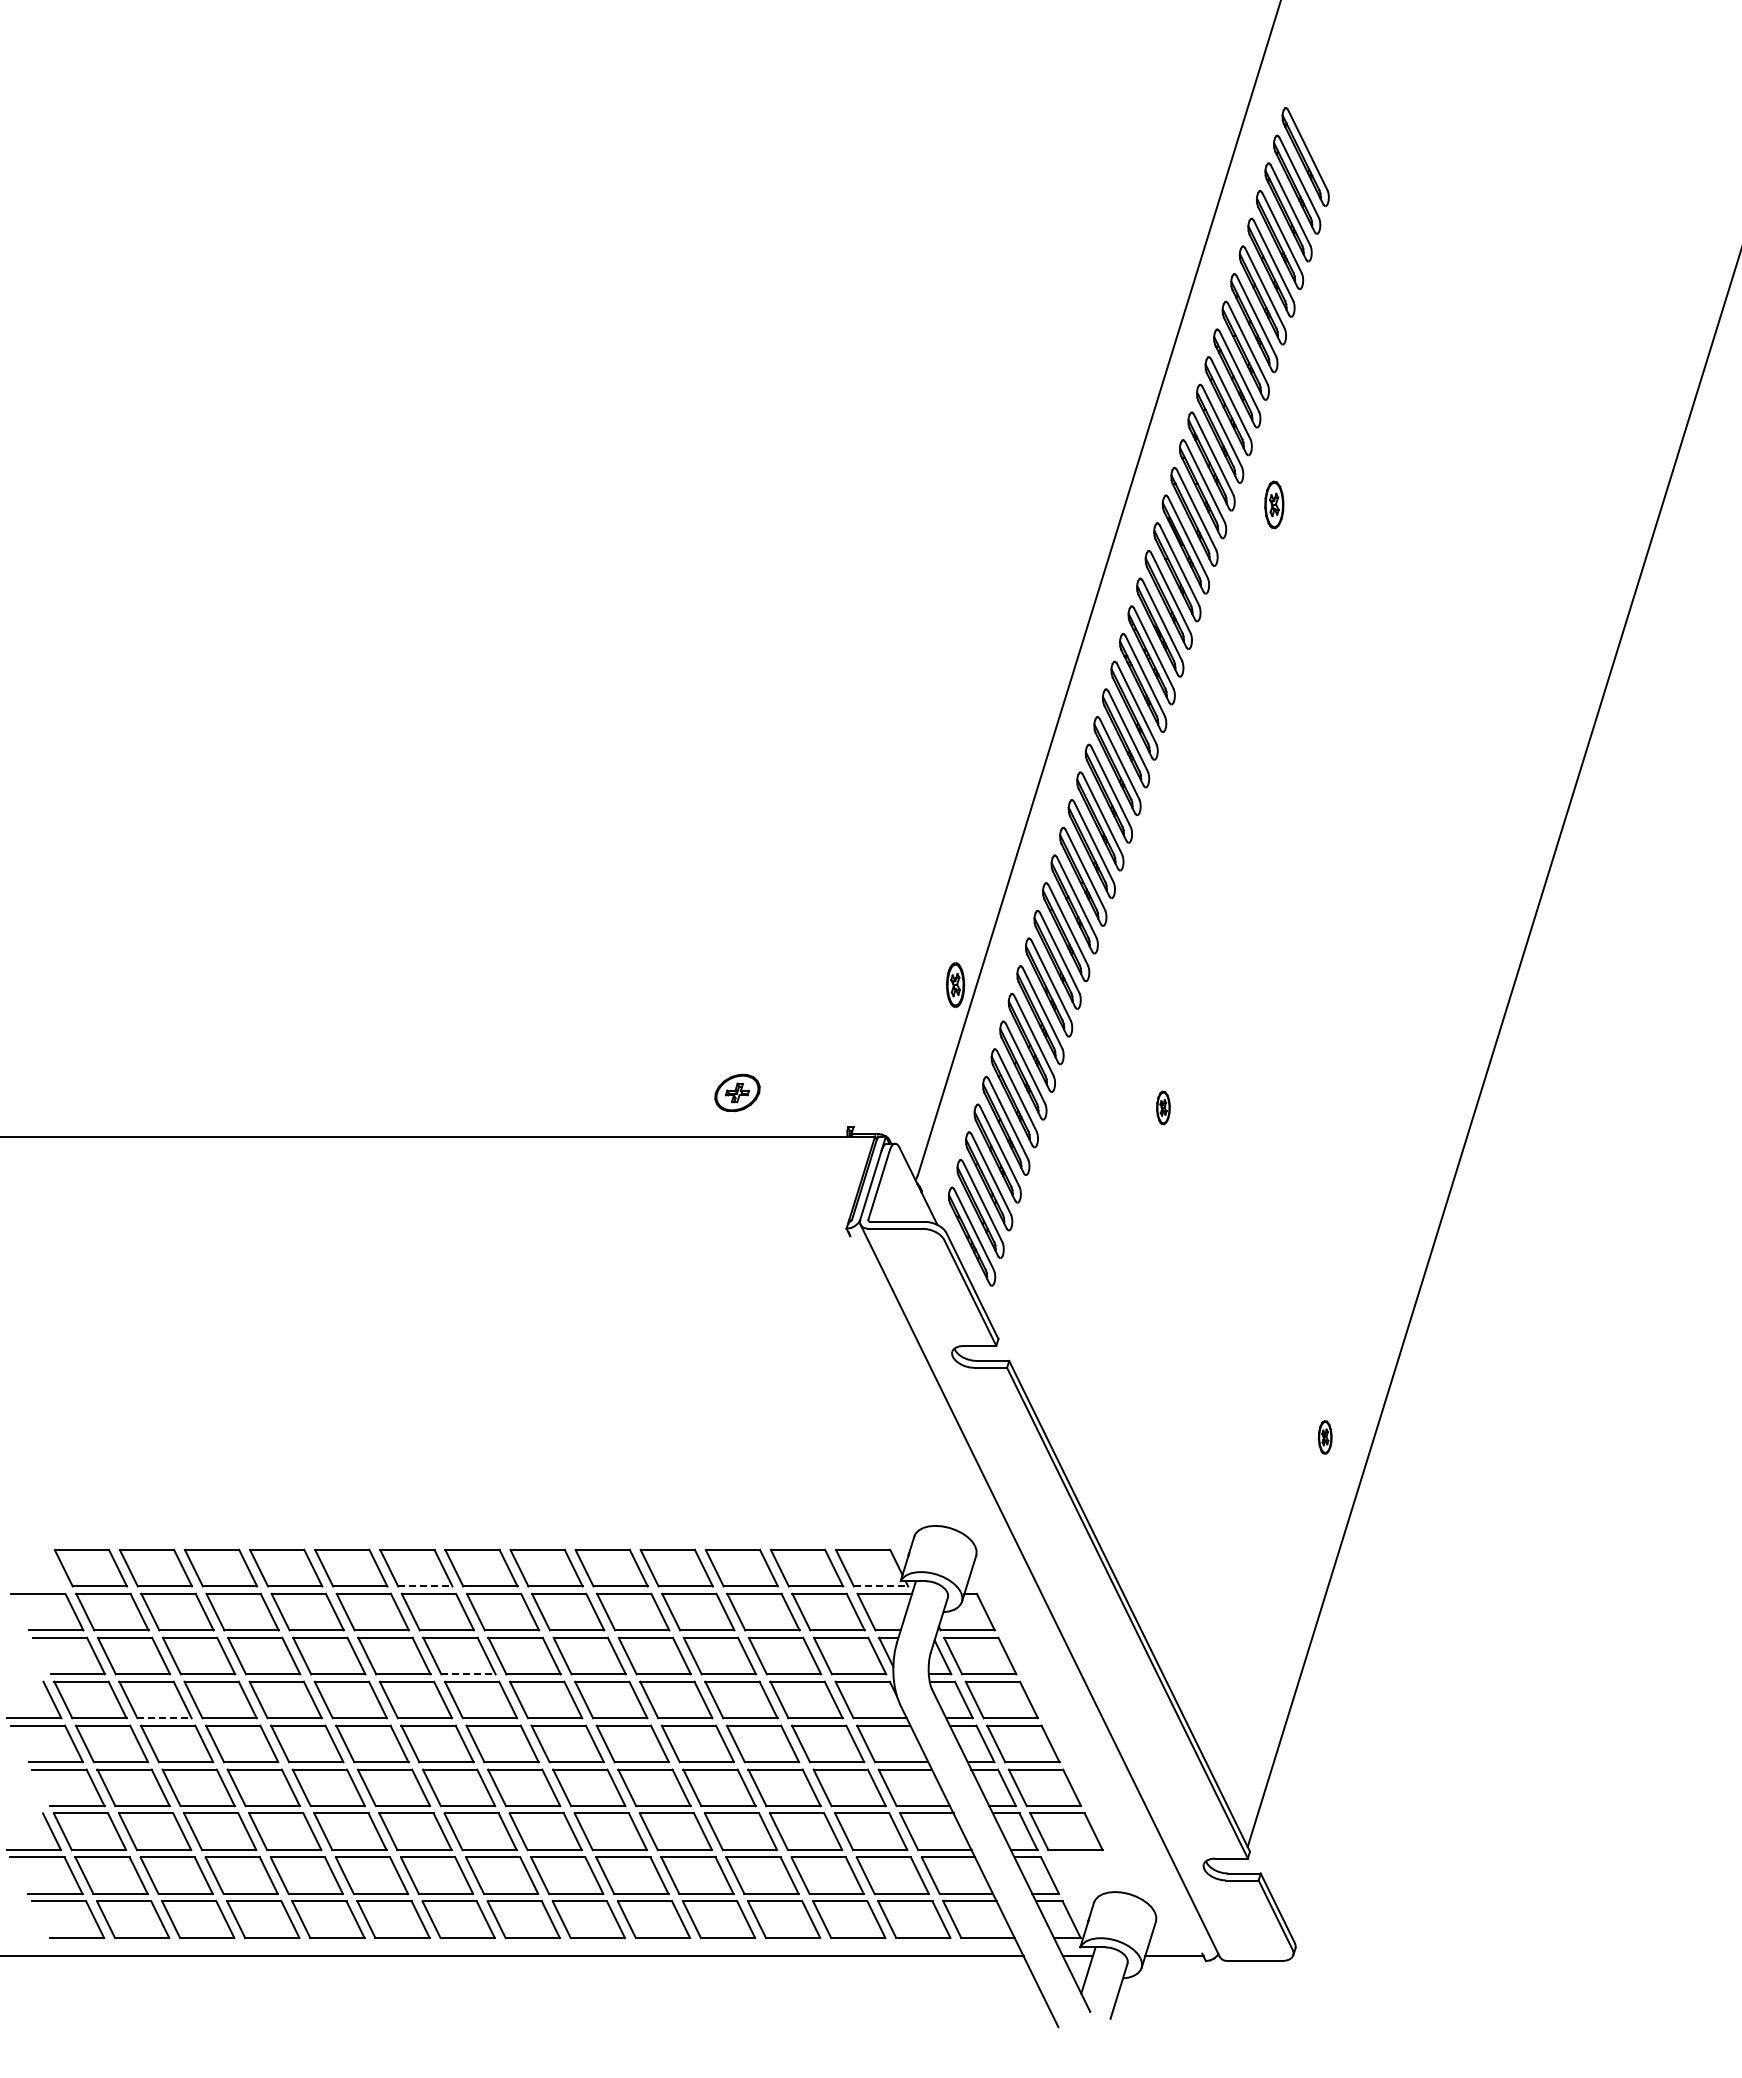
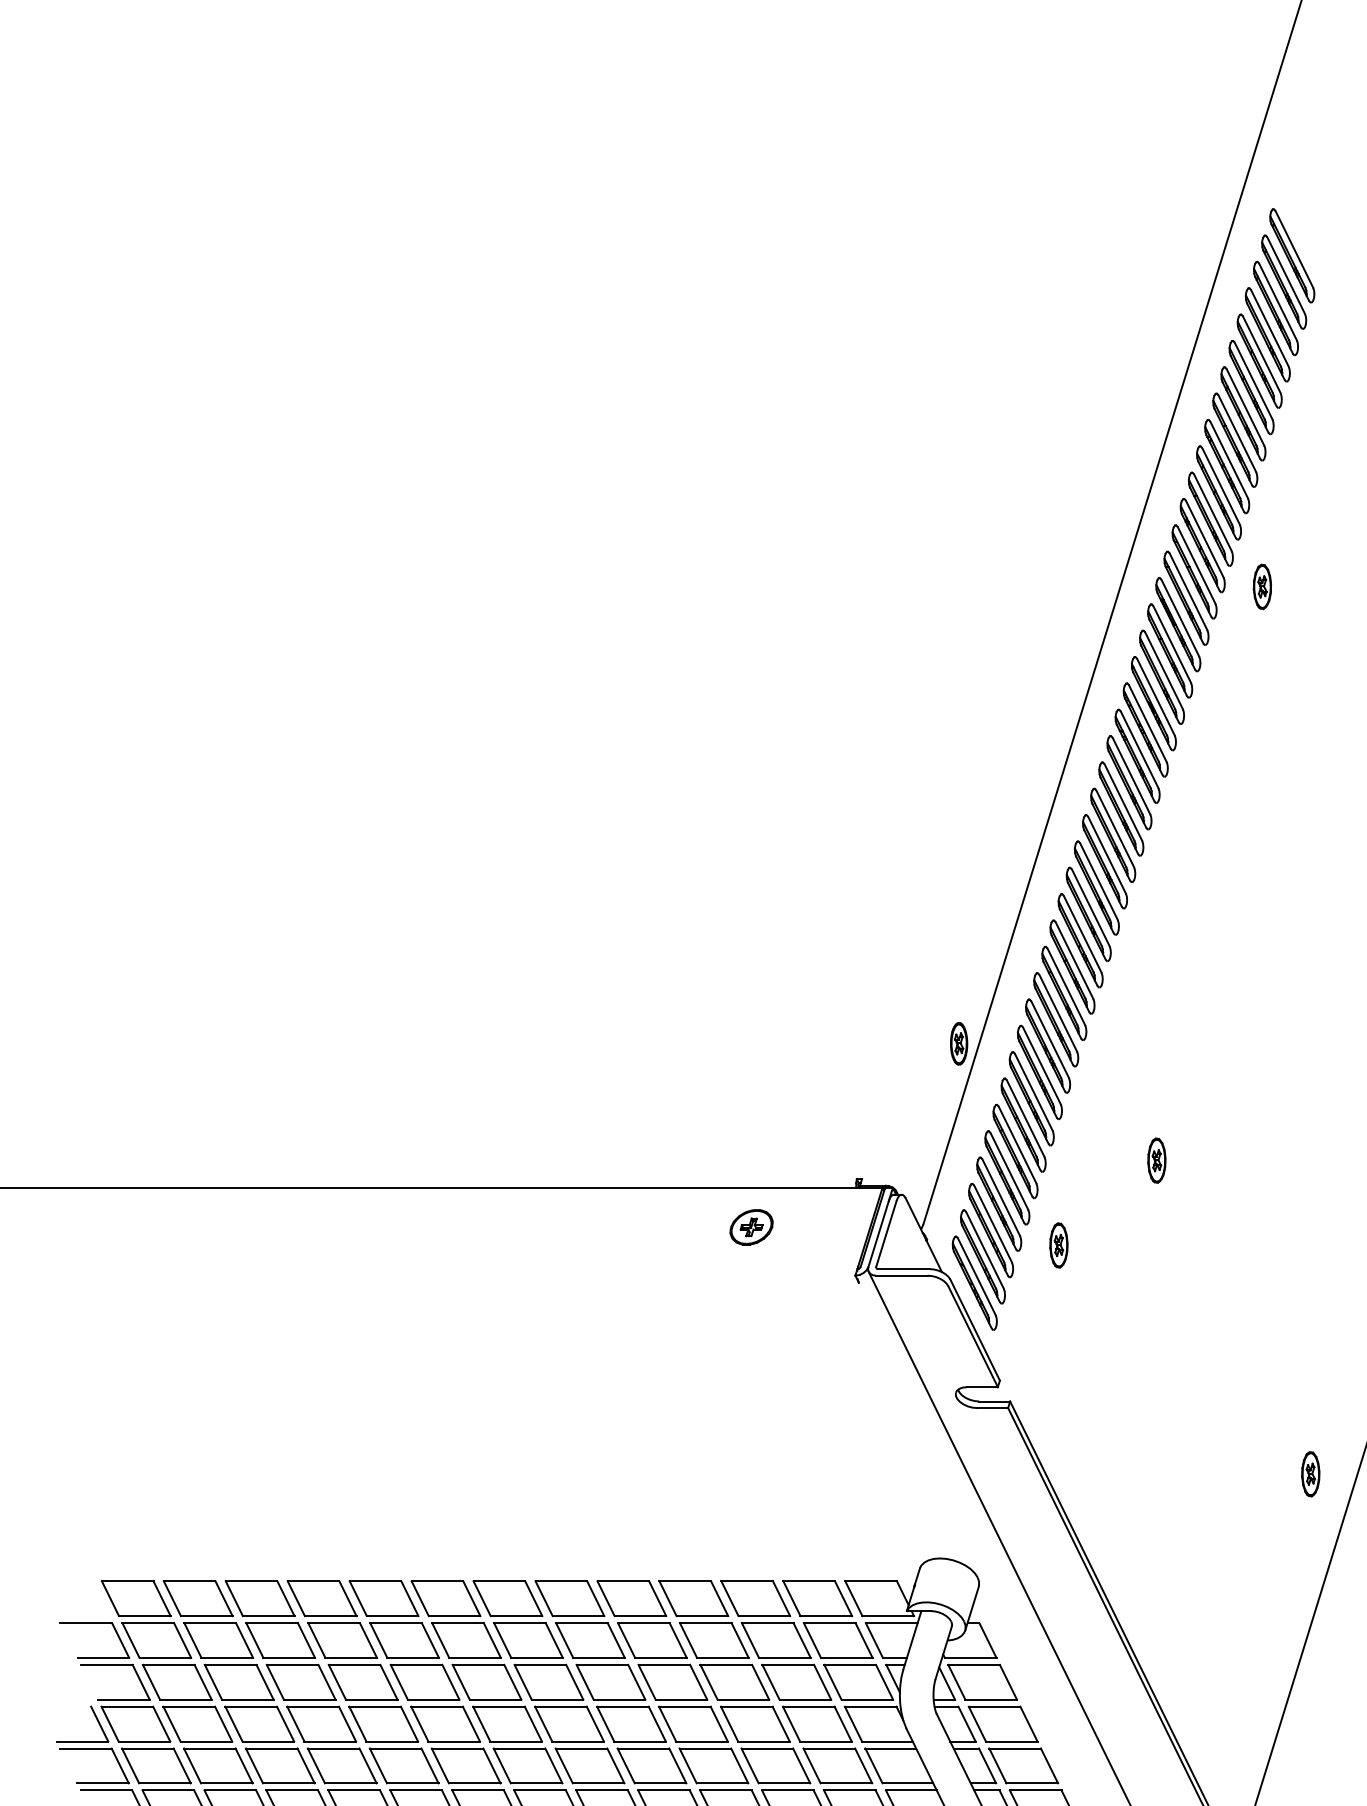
part: (737, 1093) -> (751, 1227), moved
part: (1163, 1107) -> (1156, 1160), size x1.43
part: (1060, 1196) -> (1058, 1244), added
part: (1325, 1437) -> (1311, 1474), size x1.43
line: (425, 1586) -> (454, 1616), dashed -> solid
line: (881, 1586) -> (888, 1616), dashed -> solid
line: (468, 1674) -> (495, 1699), dashed -> solid
line: (165, 1718) -> (207, 1741), dashed -> solid

